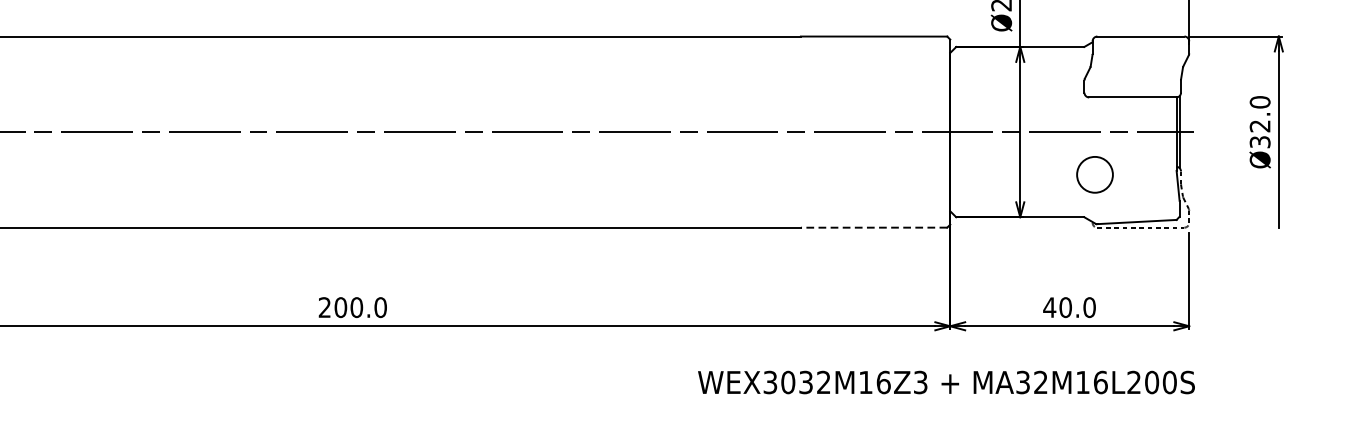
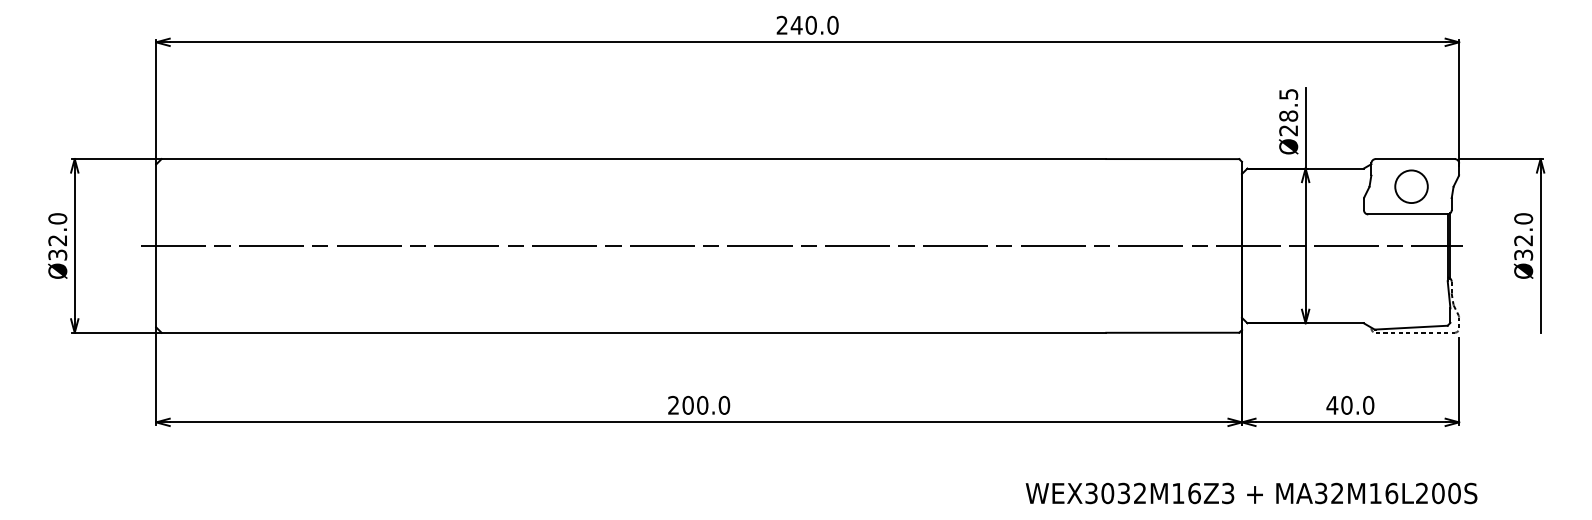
circle: (1094, 174) -> (1411, 186), moved
line: (873, 227) -> (1172, 332), dashed -> solid
text: (946, 382) -> (1251, 493), moved

